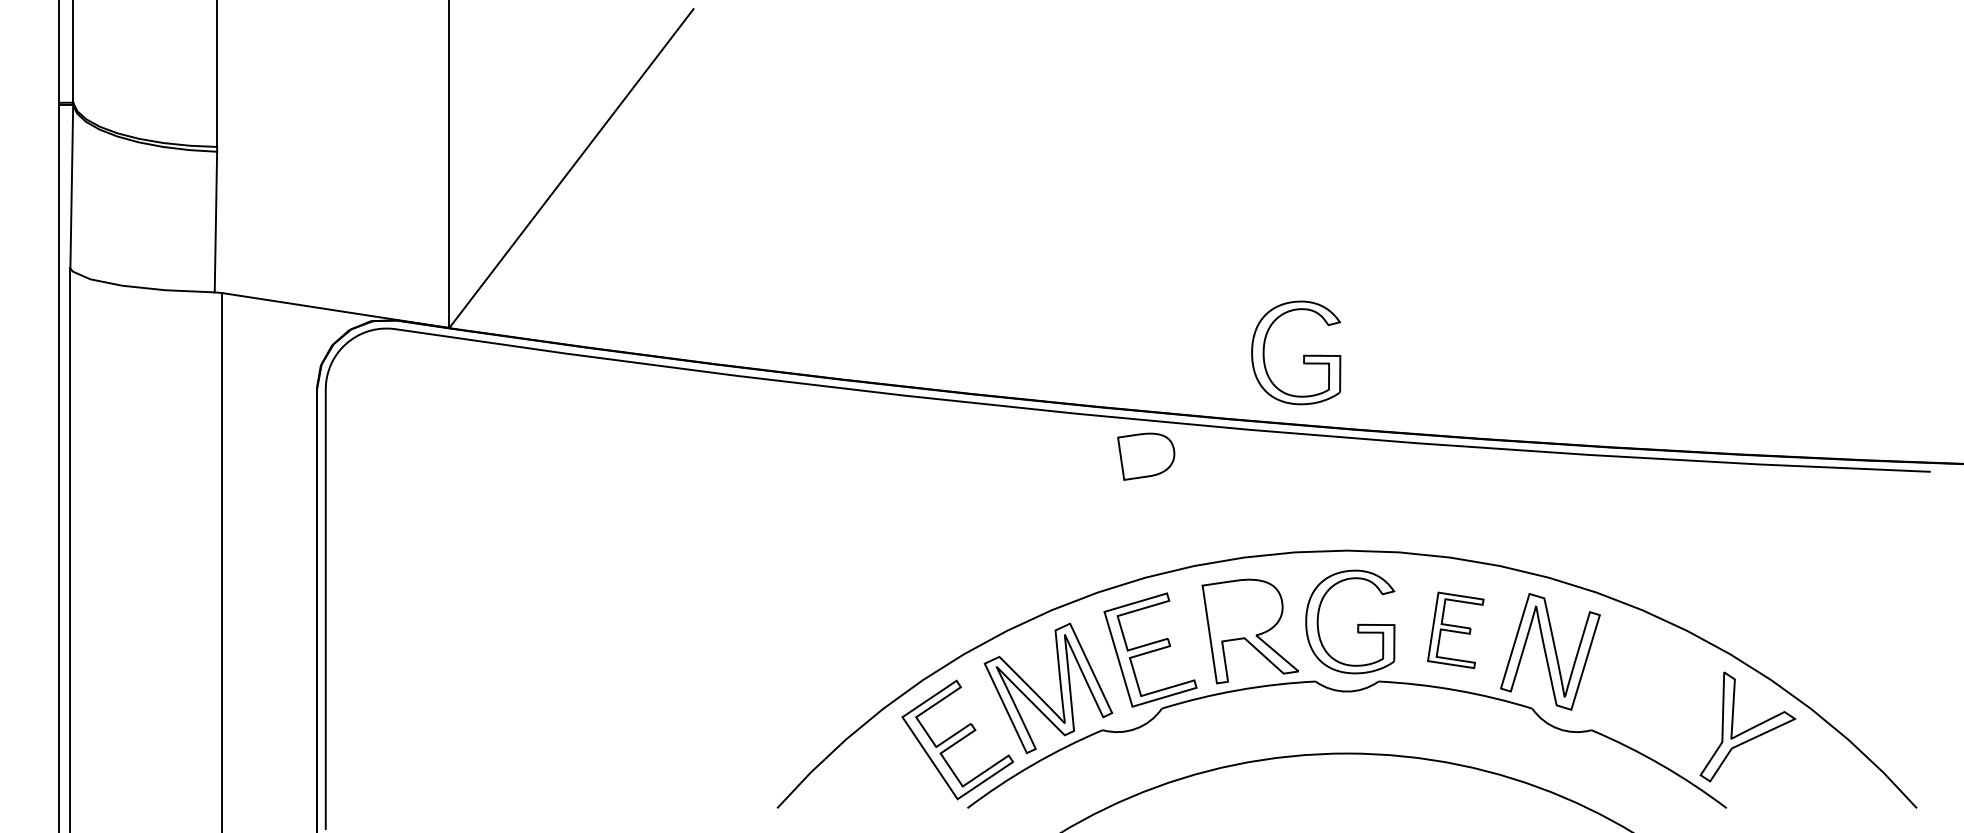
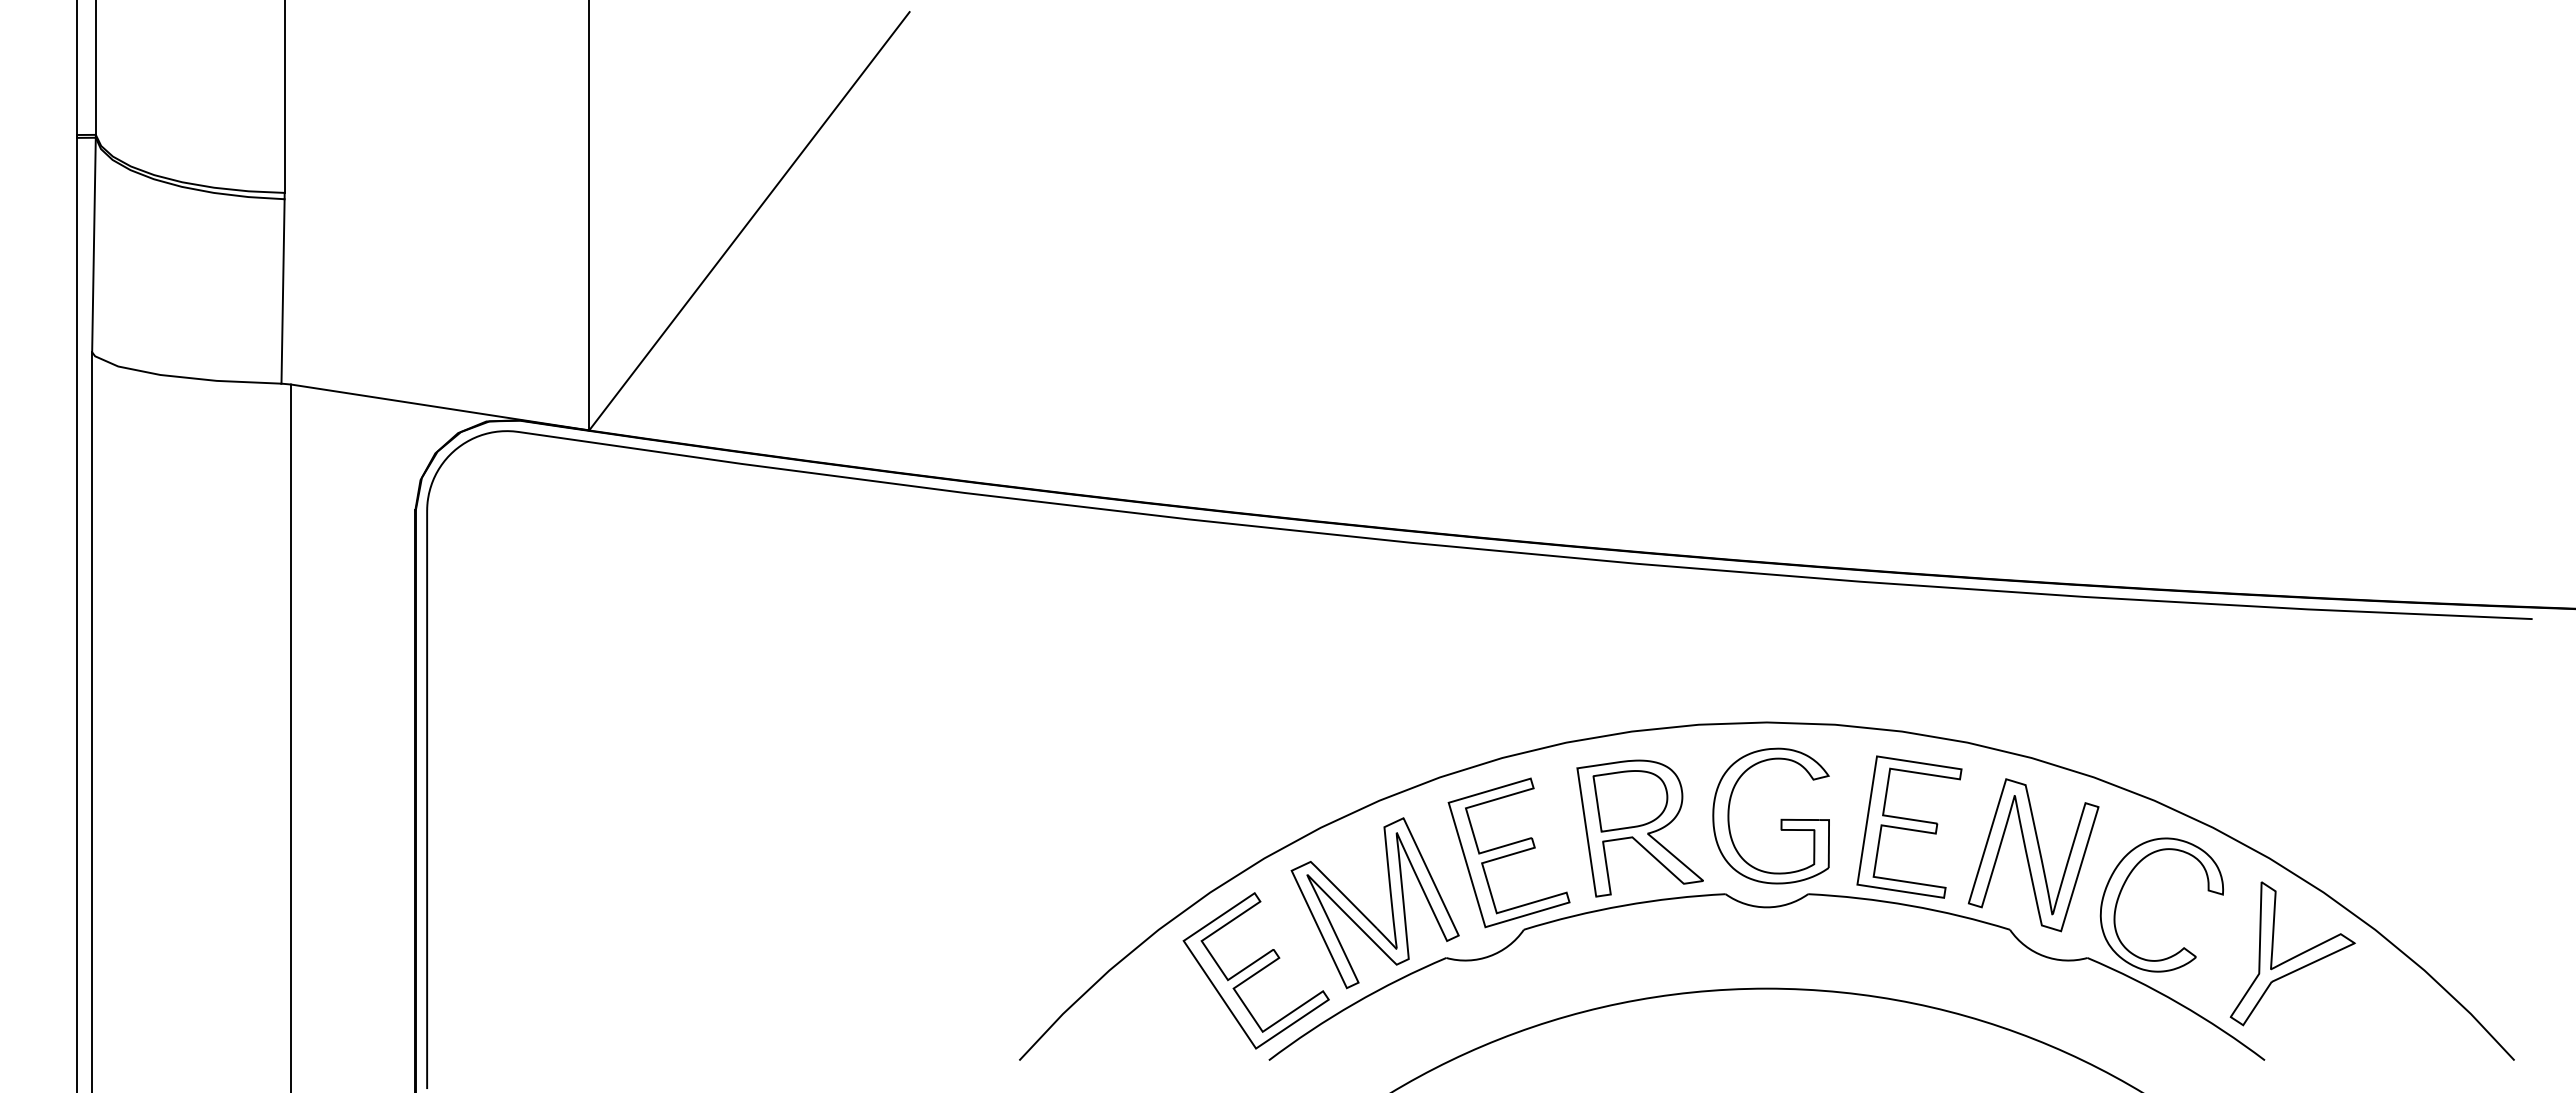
part: (1303, 355) -> (1709, 466), removed
part: (1146, 456) -> (1630, 801), moved
part: (1455, 629) -> (1909, 826), size x1.43
part: (1618, 678) -> (2122, 890), added

